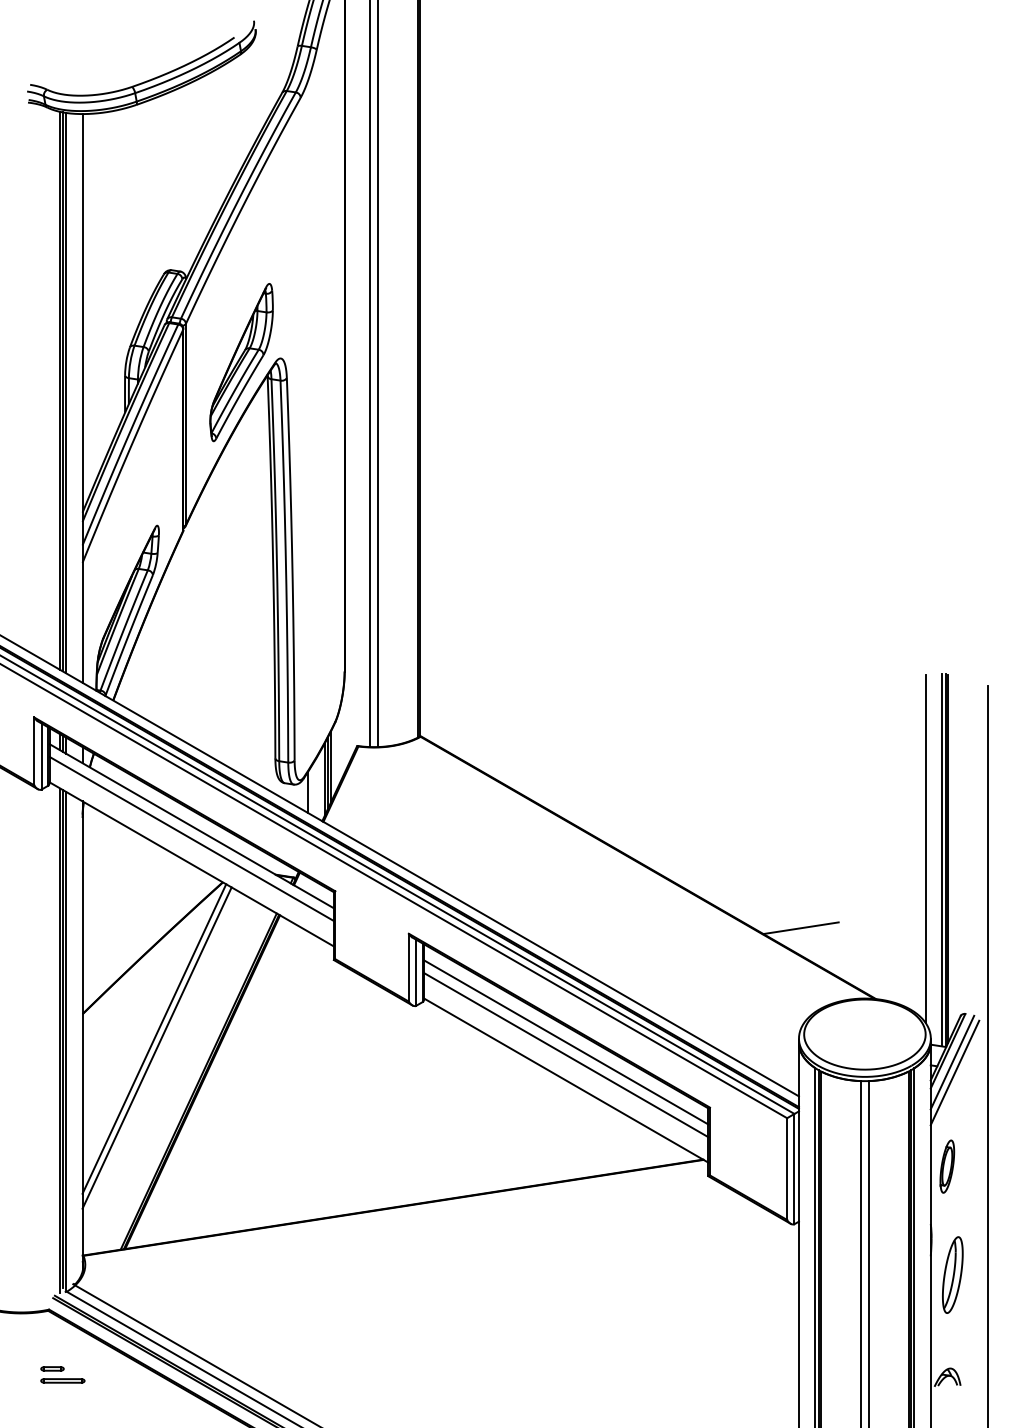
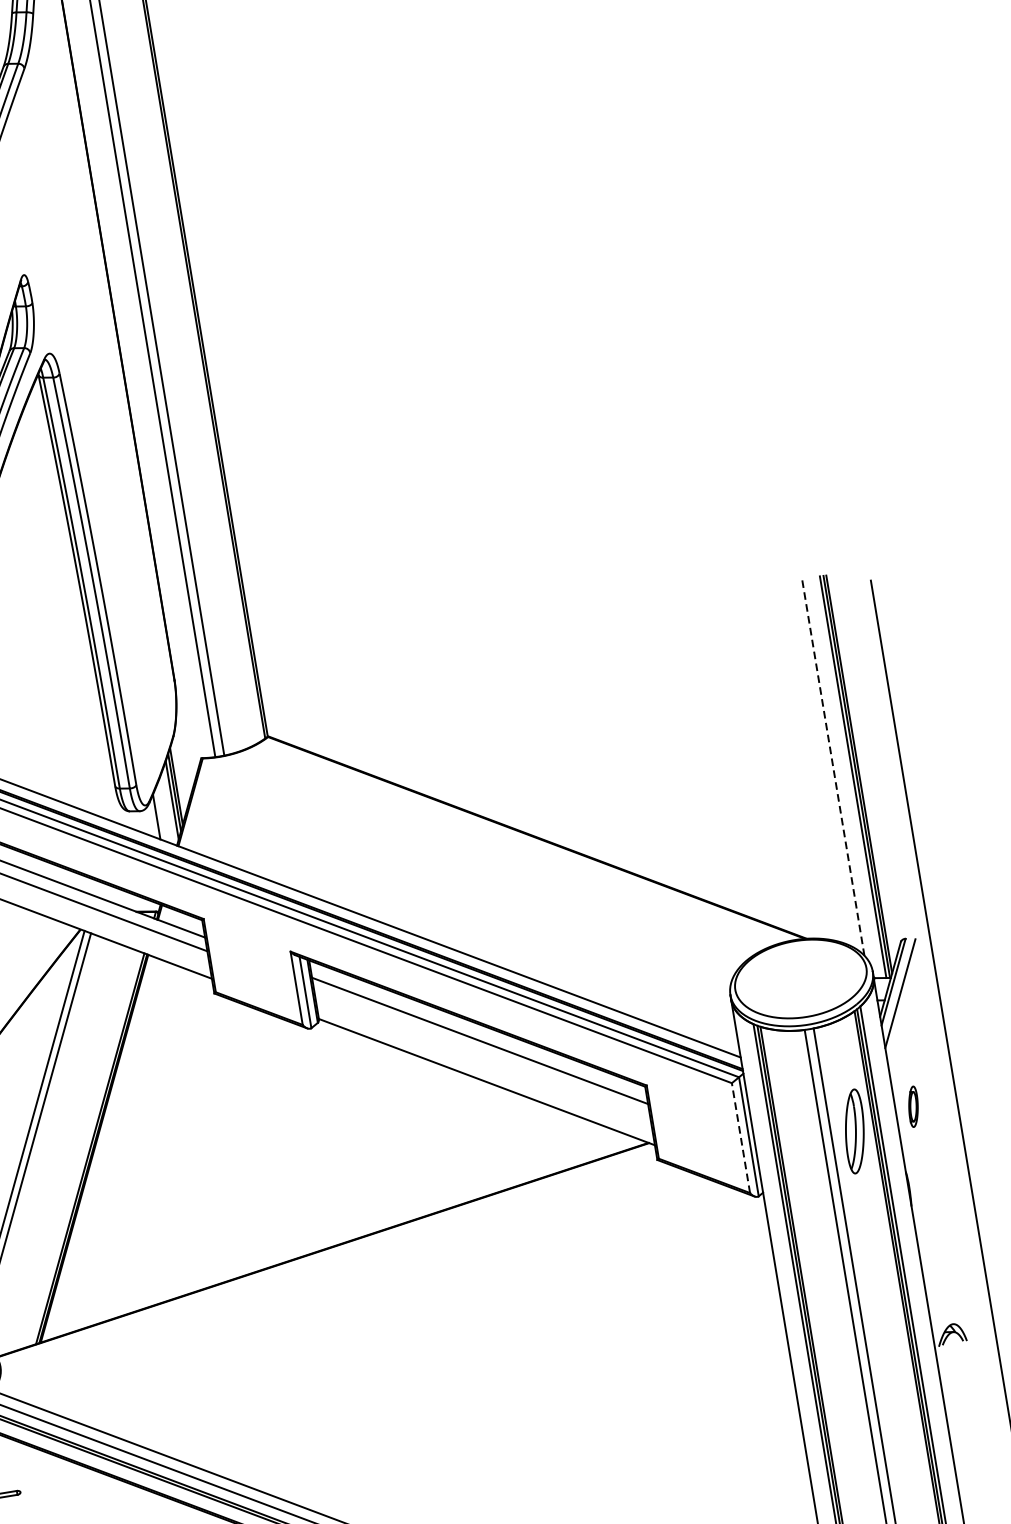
line: (925, 849) -> (833, 768), solid -> dashed
line: (800, 928) -> (712, 876), removed
line: (566, 1055) -> (482, 1054), removed
line: (954, 1072) -> (904, 1003), removed
part: (947, 1166) -> (913, 1106), size x0.7
line: (787, 1169) -> (741, 1138), solid -> dashed
part: (952, 1274) -> (854, 1130), moved

